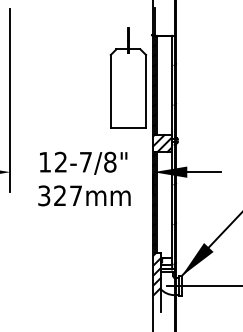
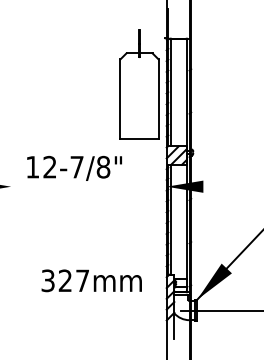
line: (10, 100) -> (11, 108), removed
text: (83, 162) -> (74, 167), moved
line: (204, 172) -> (222, 187), removed
text: (84, 195) -> (91, 280), moved

